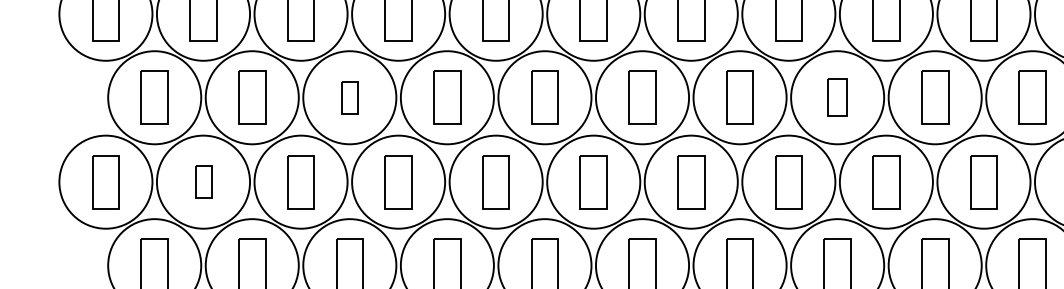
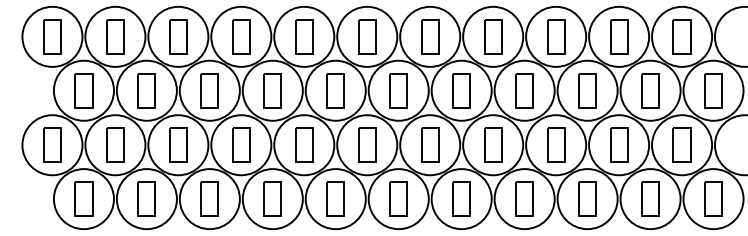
part: (349, 97) -> (209, 90), size x1.67
part: (837, 97) -> (524, 90), size x1.43
part: (203, 181) -> (115, 144), size x1.67

